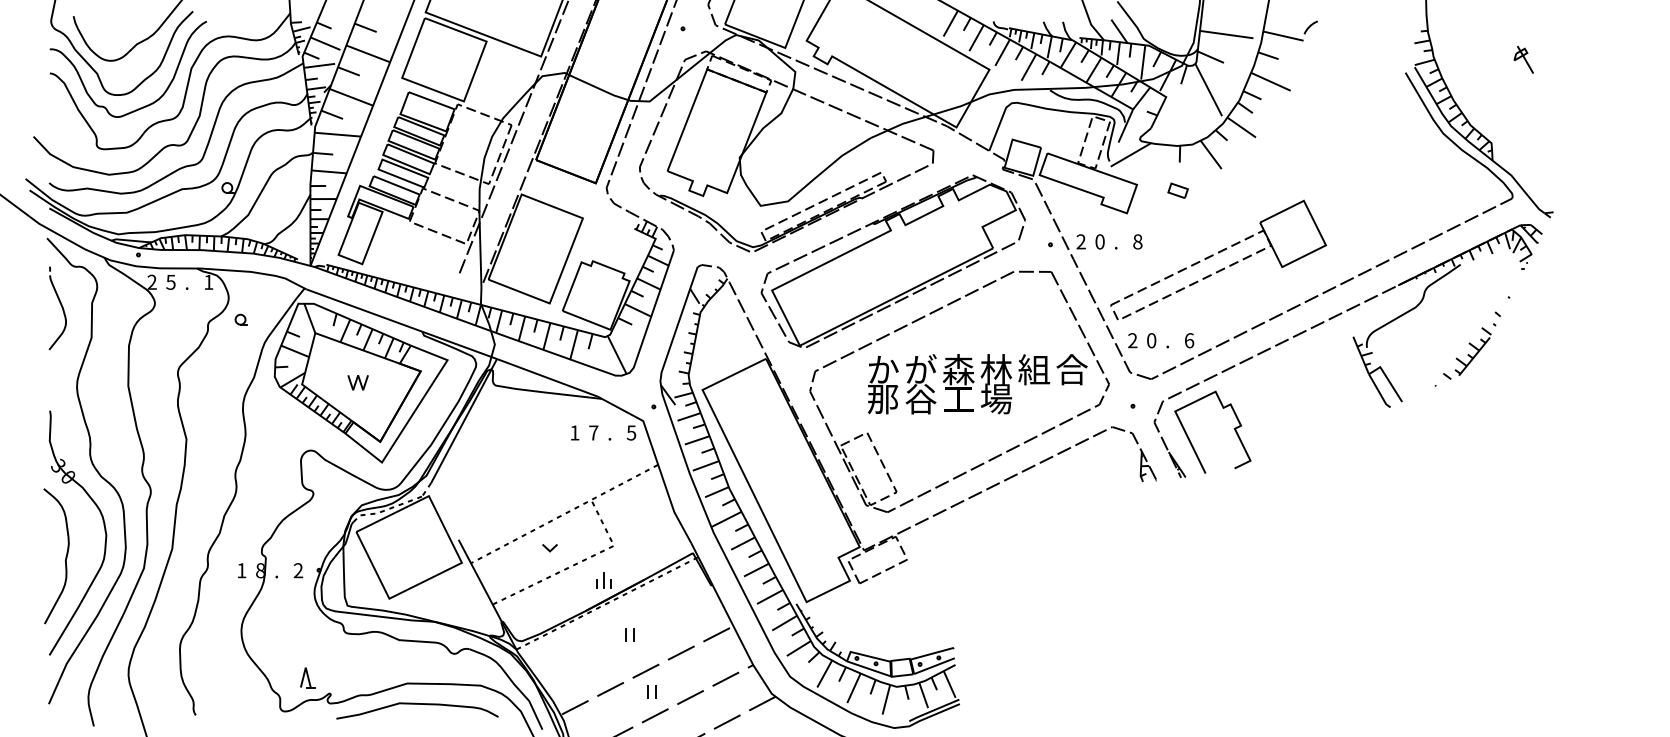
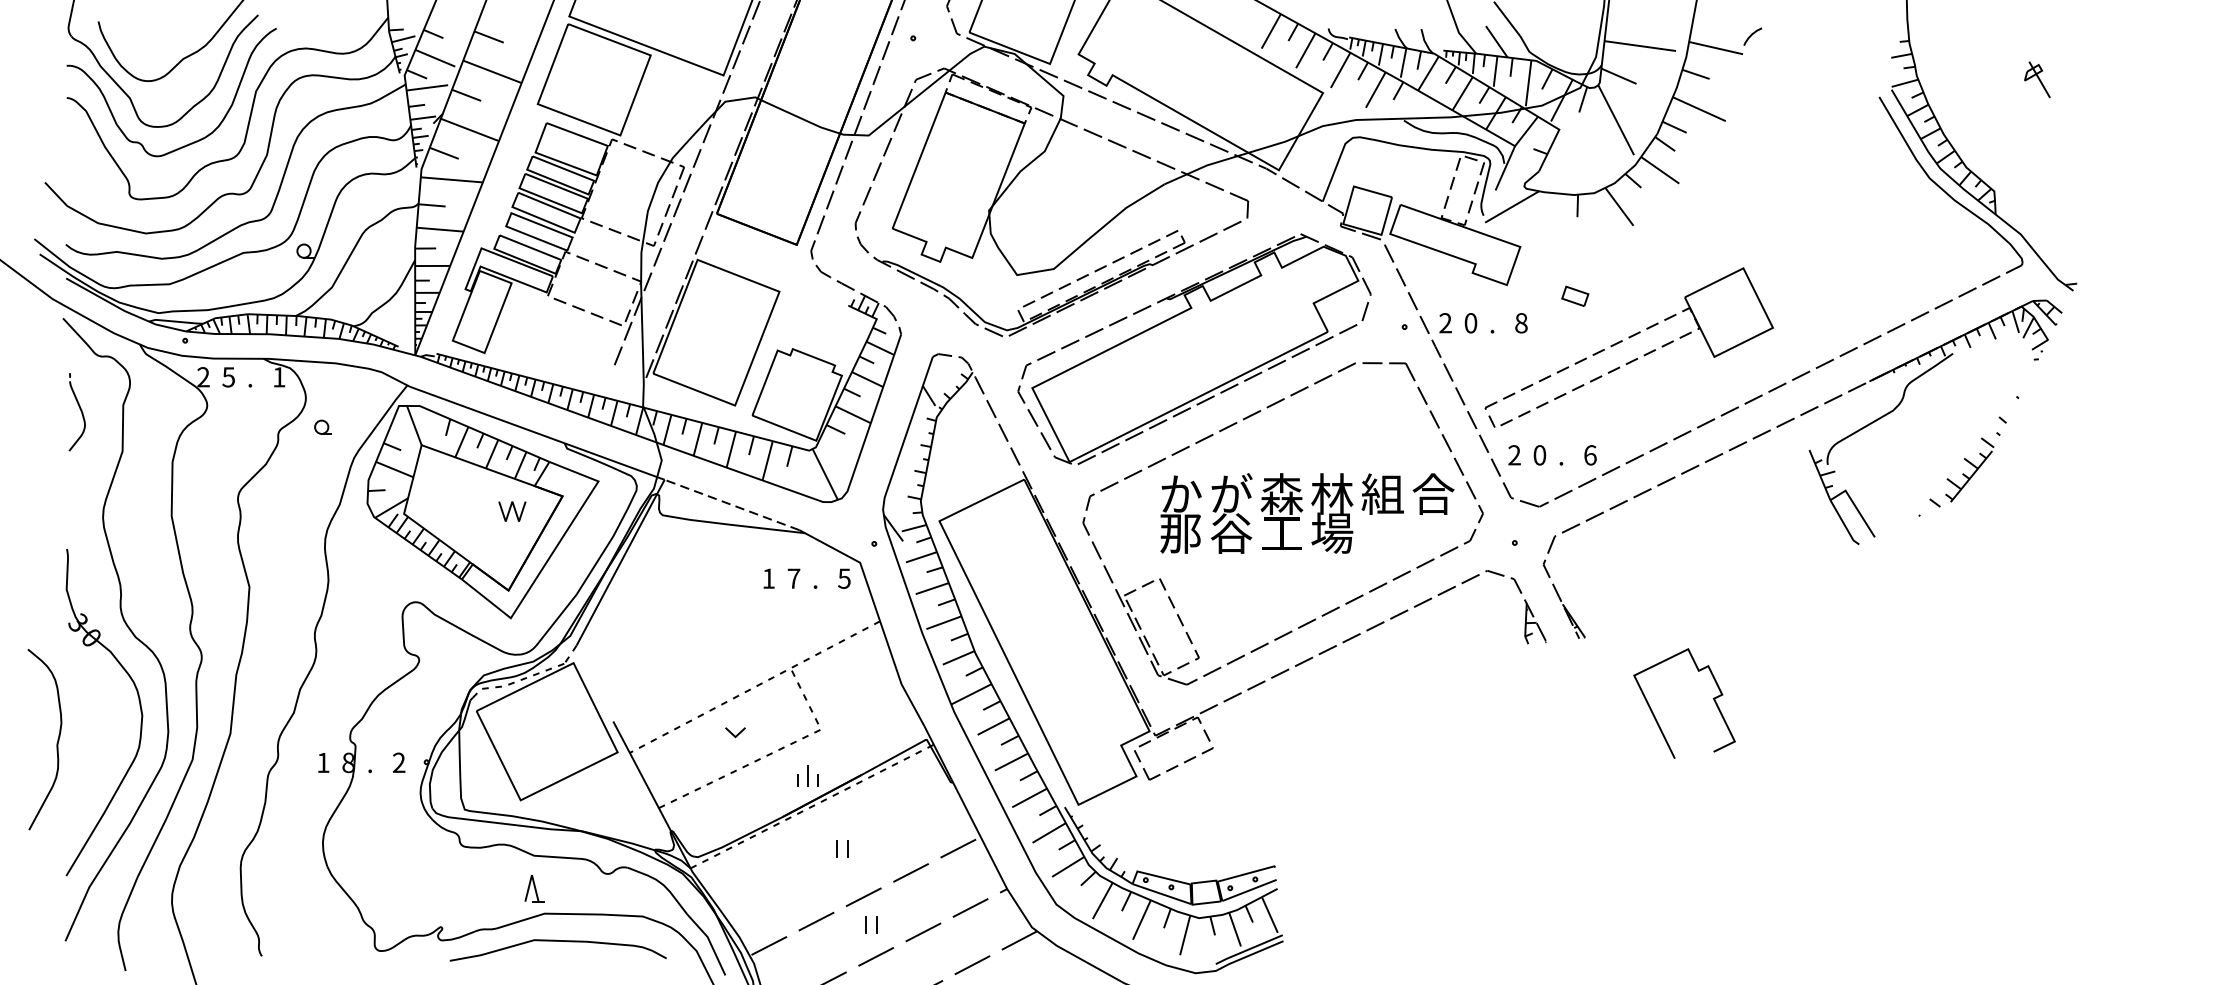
part: (1177, 190) -> (1574, 295), moved
part: (57, 308) -> (76, 412), size x0.7
line: (547, 377) -> (732, 504), solid -> dashed
line: (357, 381) -> (511, 509), moved
curve: (1233, 428) -> (1712, 698), moved
curve: (65, 556) -> (56, 739), moved
part: (307, 677) -> (534, 888), moved

